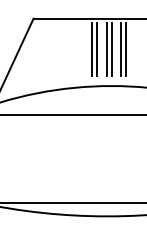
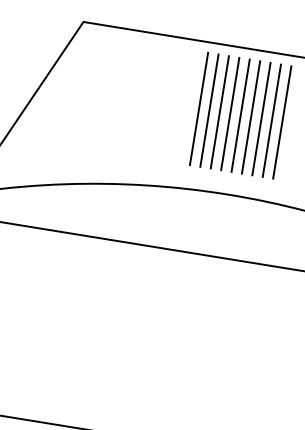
line: (101, 49) -> (219, 112), added
line: (116, 49) -> (251, 117), added
line: (130, 49) -> (281, 122), added

